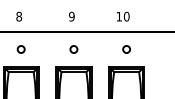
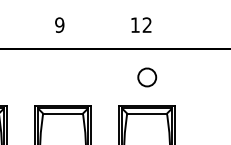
text: (126, 16) -> (146, 24), 10 -> 12
part: (73, 49) -> (62, 77), removed
part: (126, 49) -> (146, 77), size x1.6

